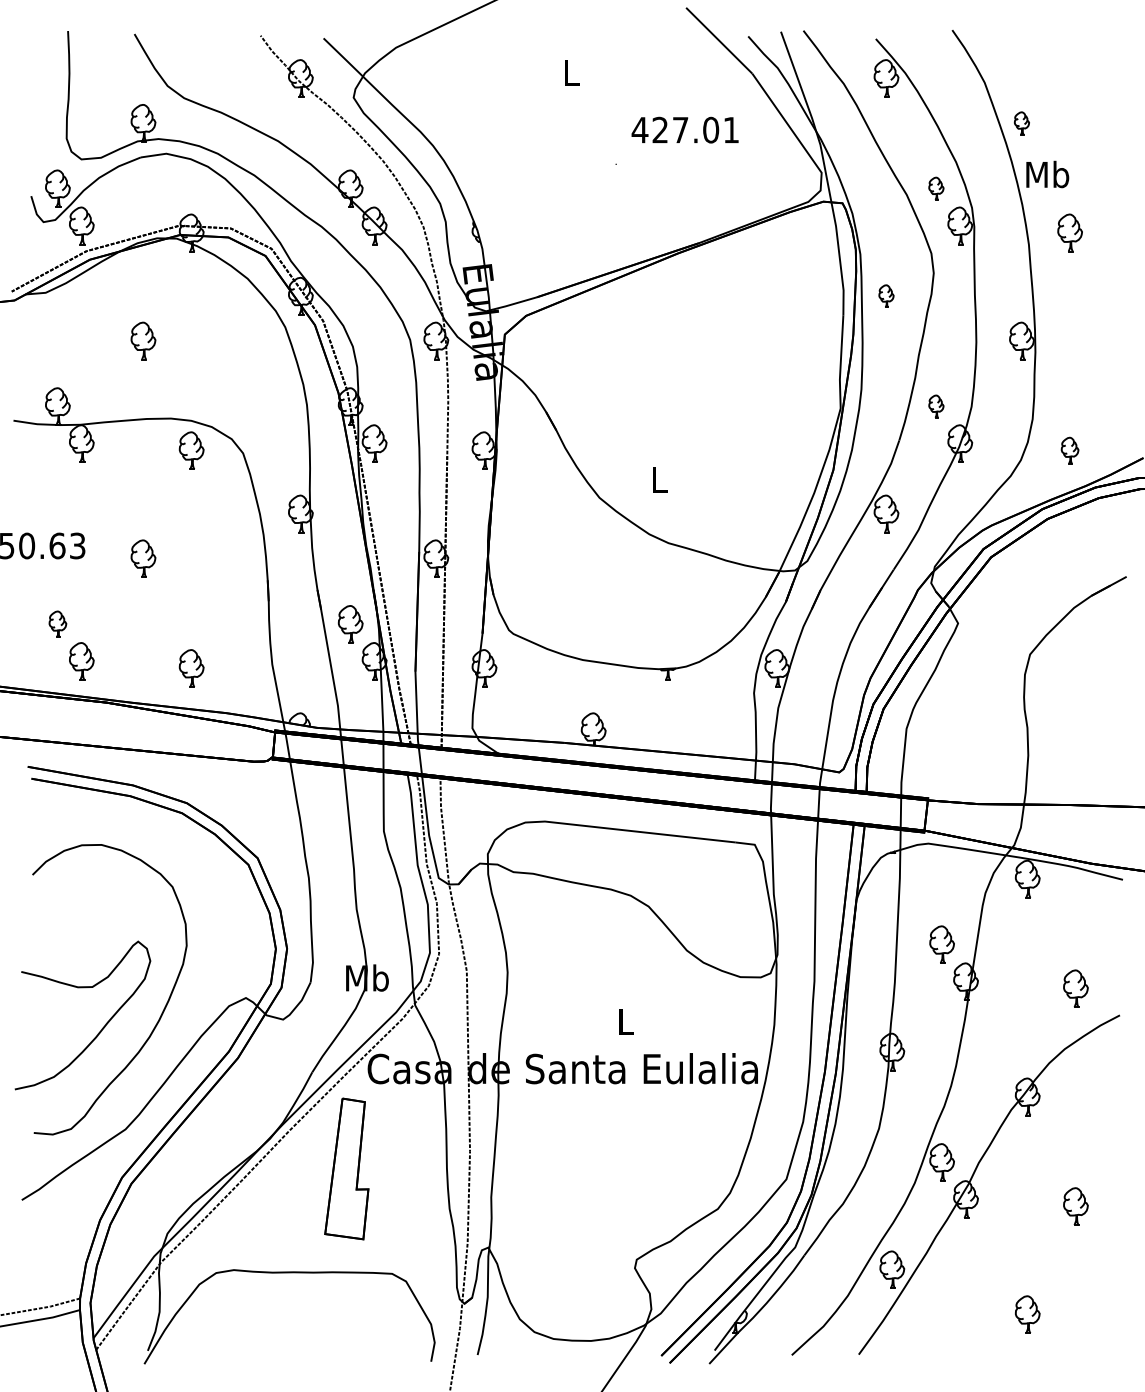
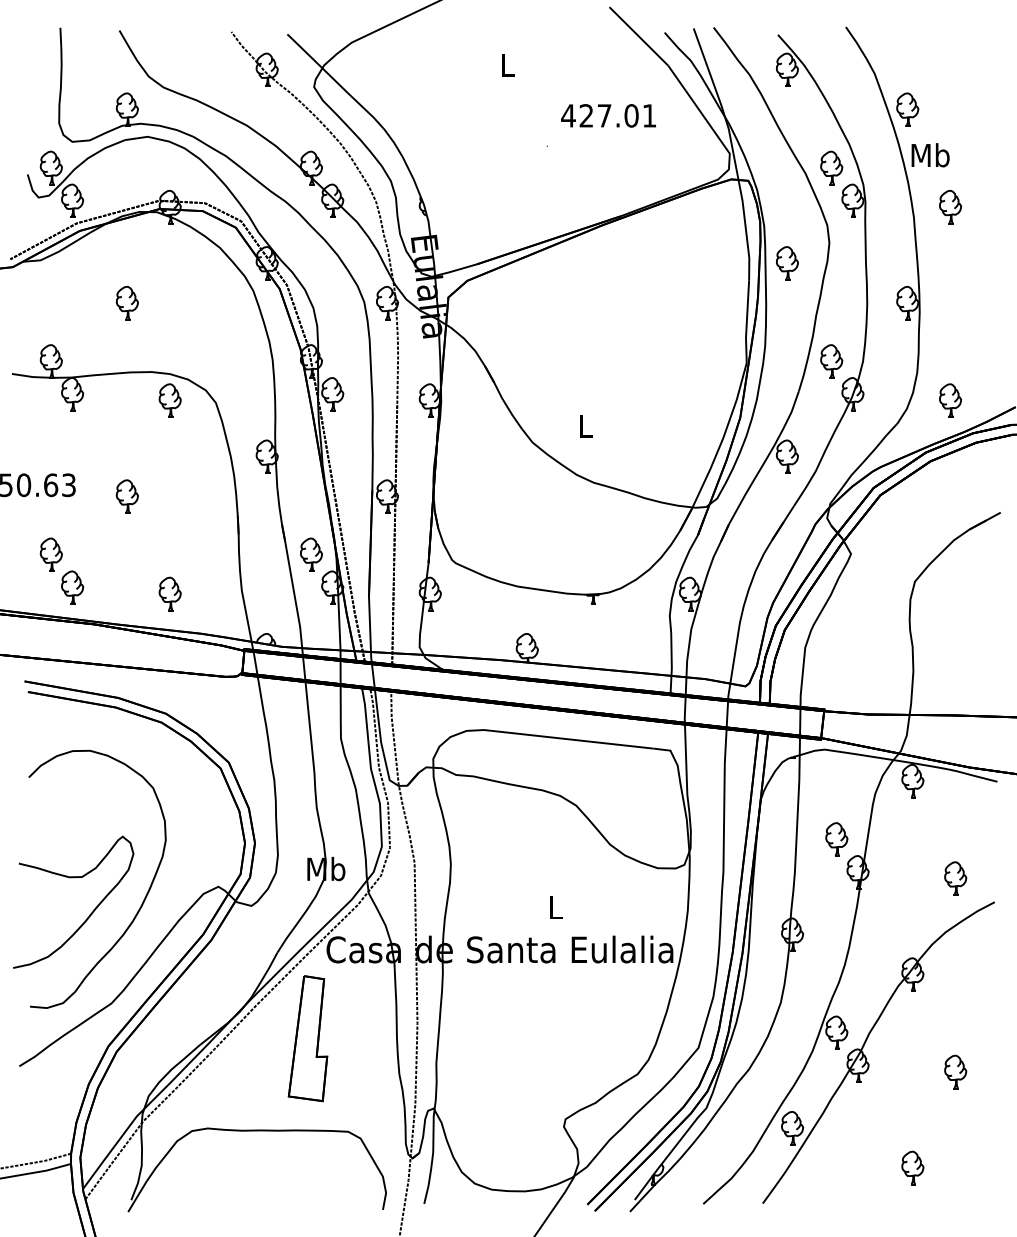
part: (1021, 123) -> (907, 109), size x1.67
part: (936, 188) -> (831, 167), size x1.67
part: (886, 296) -> (787, 263), size x1.67
part: (936, 406) -> (831, 361), size x1.67
part: (1069, 450) -> (949, 400), size x1.43
part: (57, 624) -> (51, 554), size x1.43

